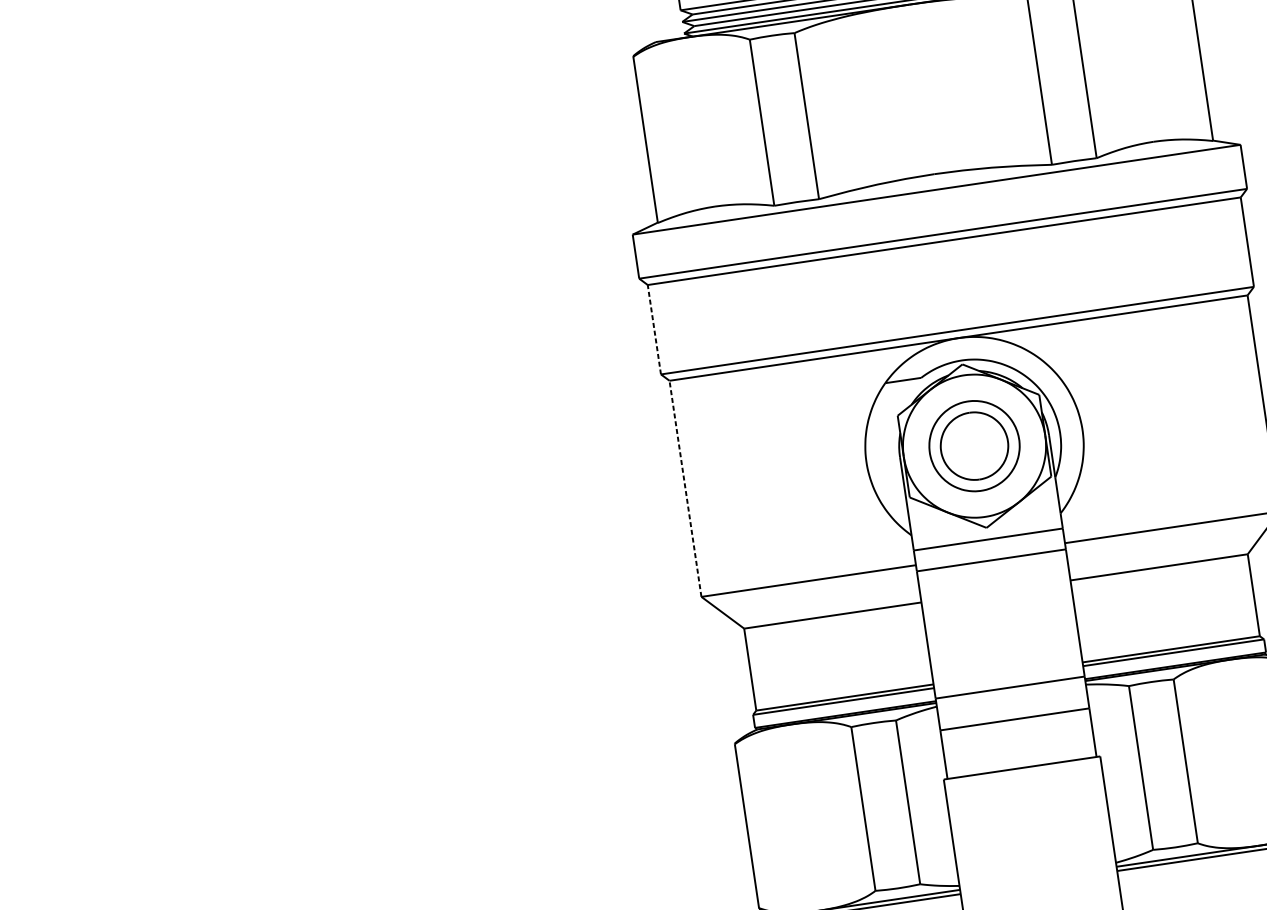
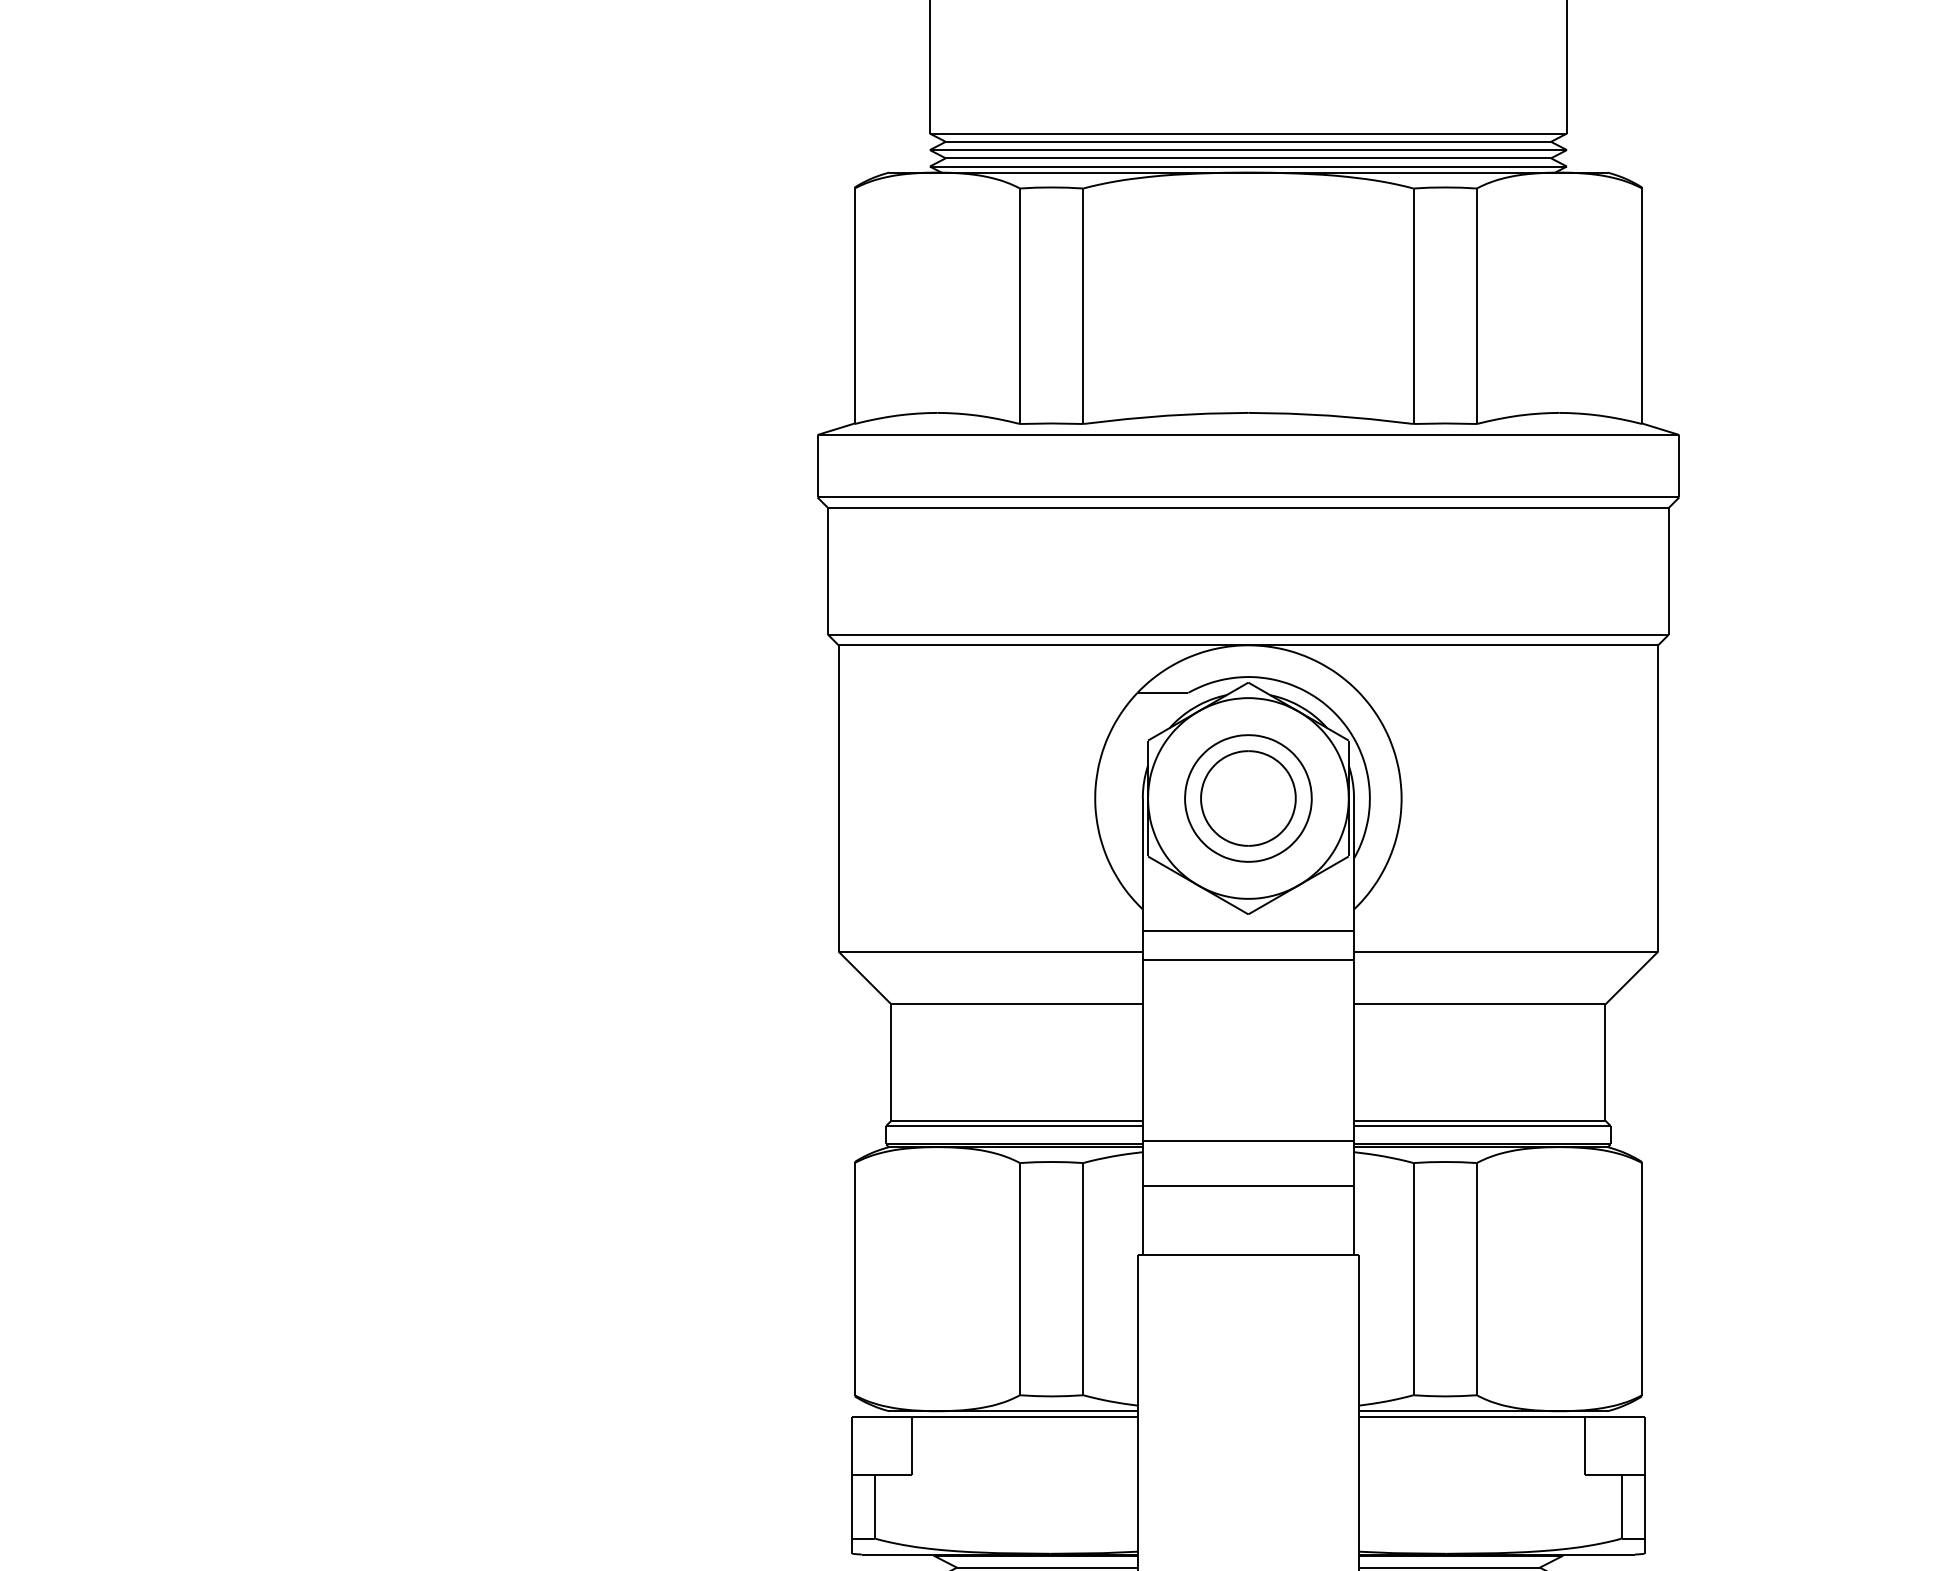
line: (654, 329) -> (828, 570), dashed -> solid
line: (685, 488) -> (838, 798), dashed -> solid

